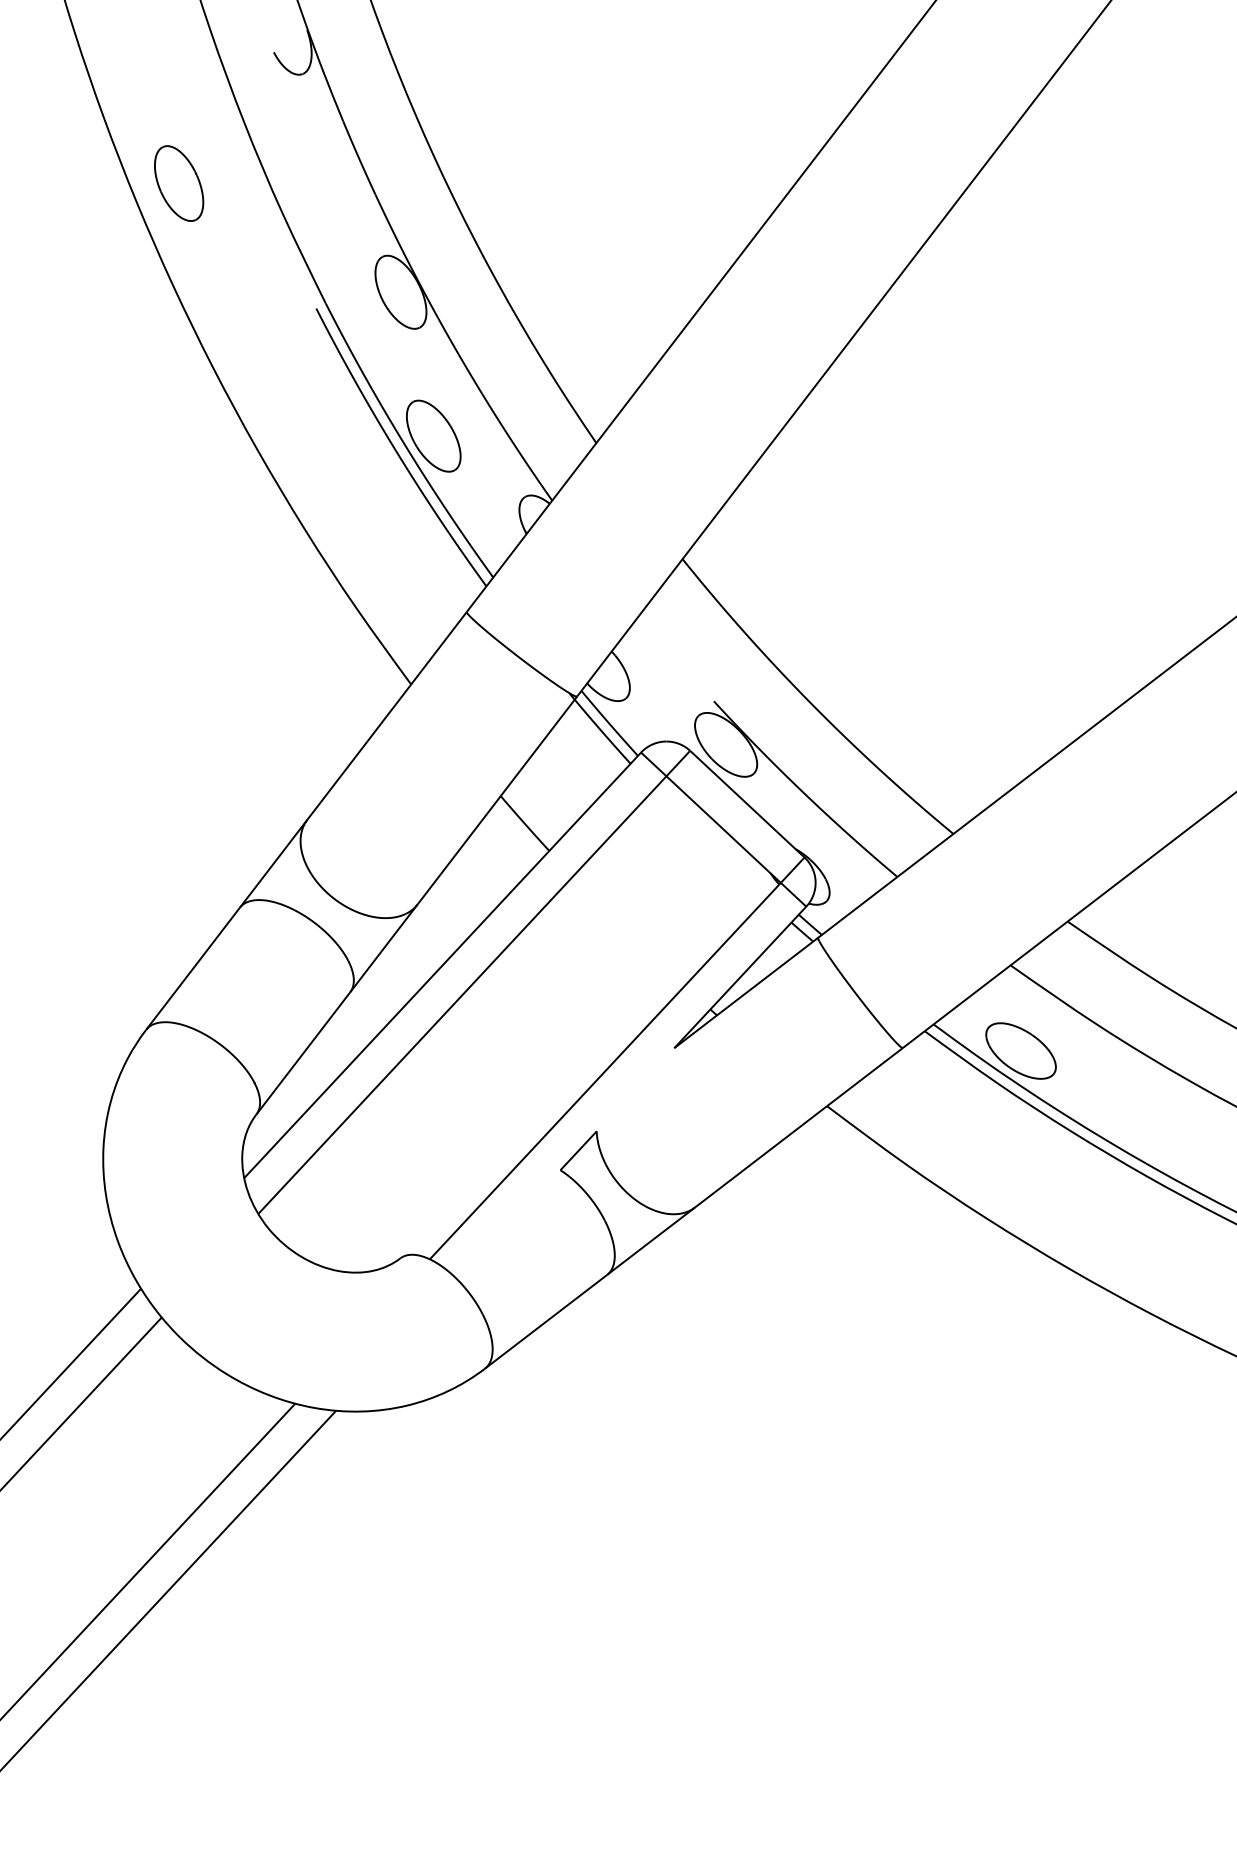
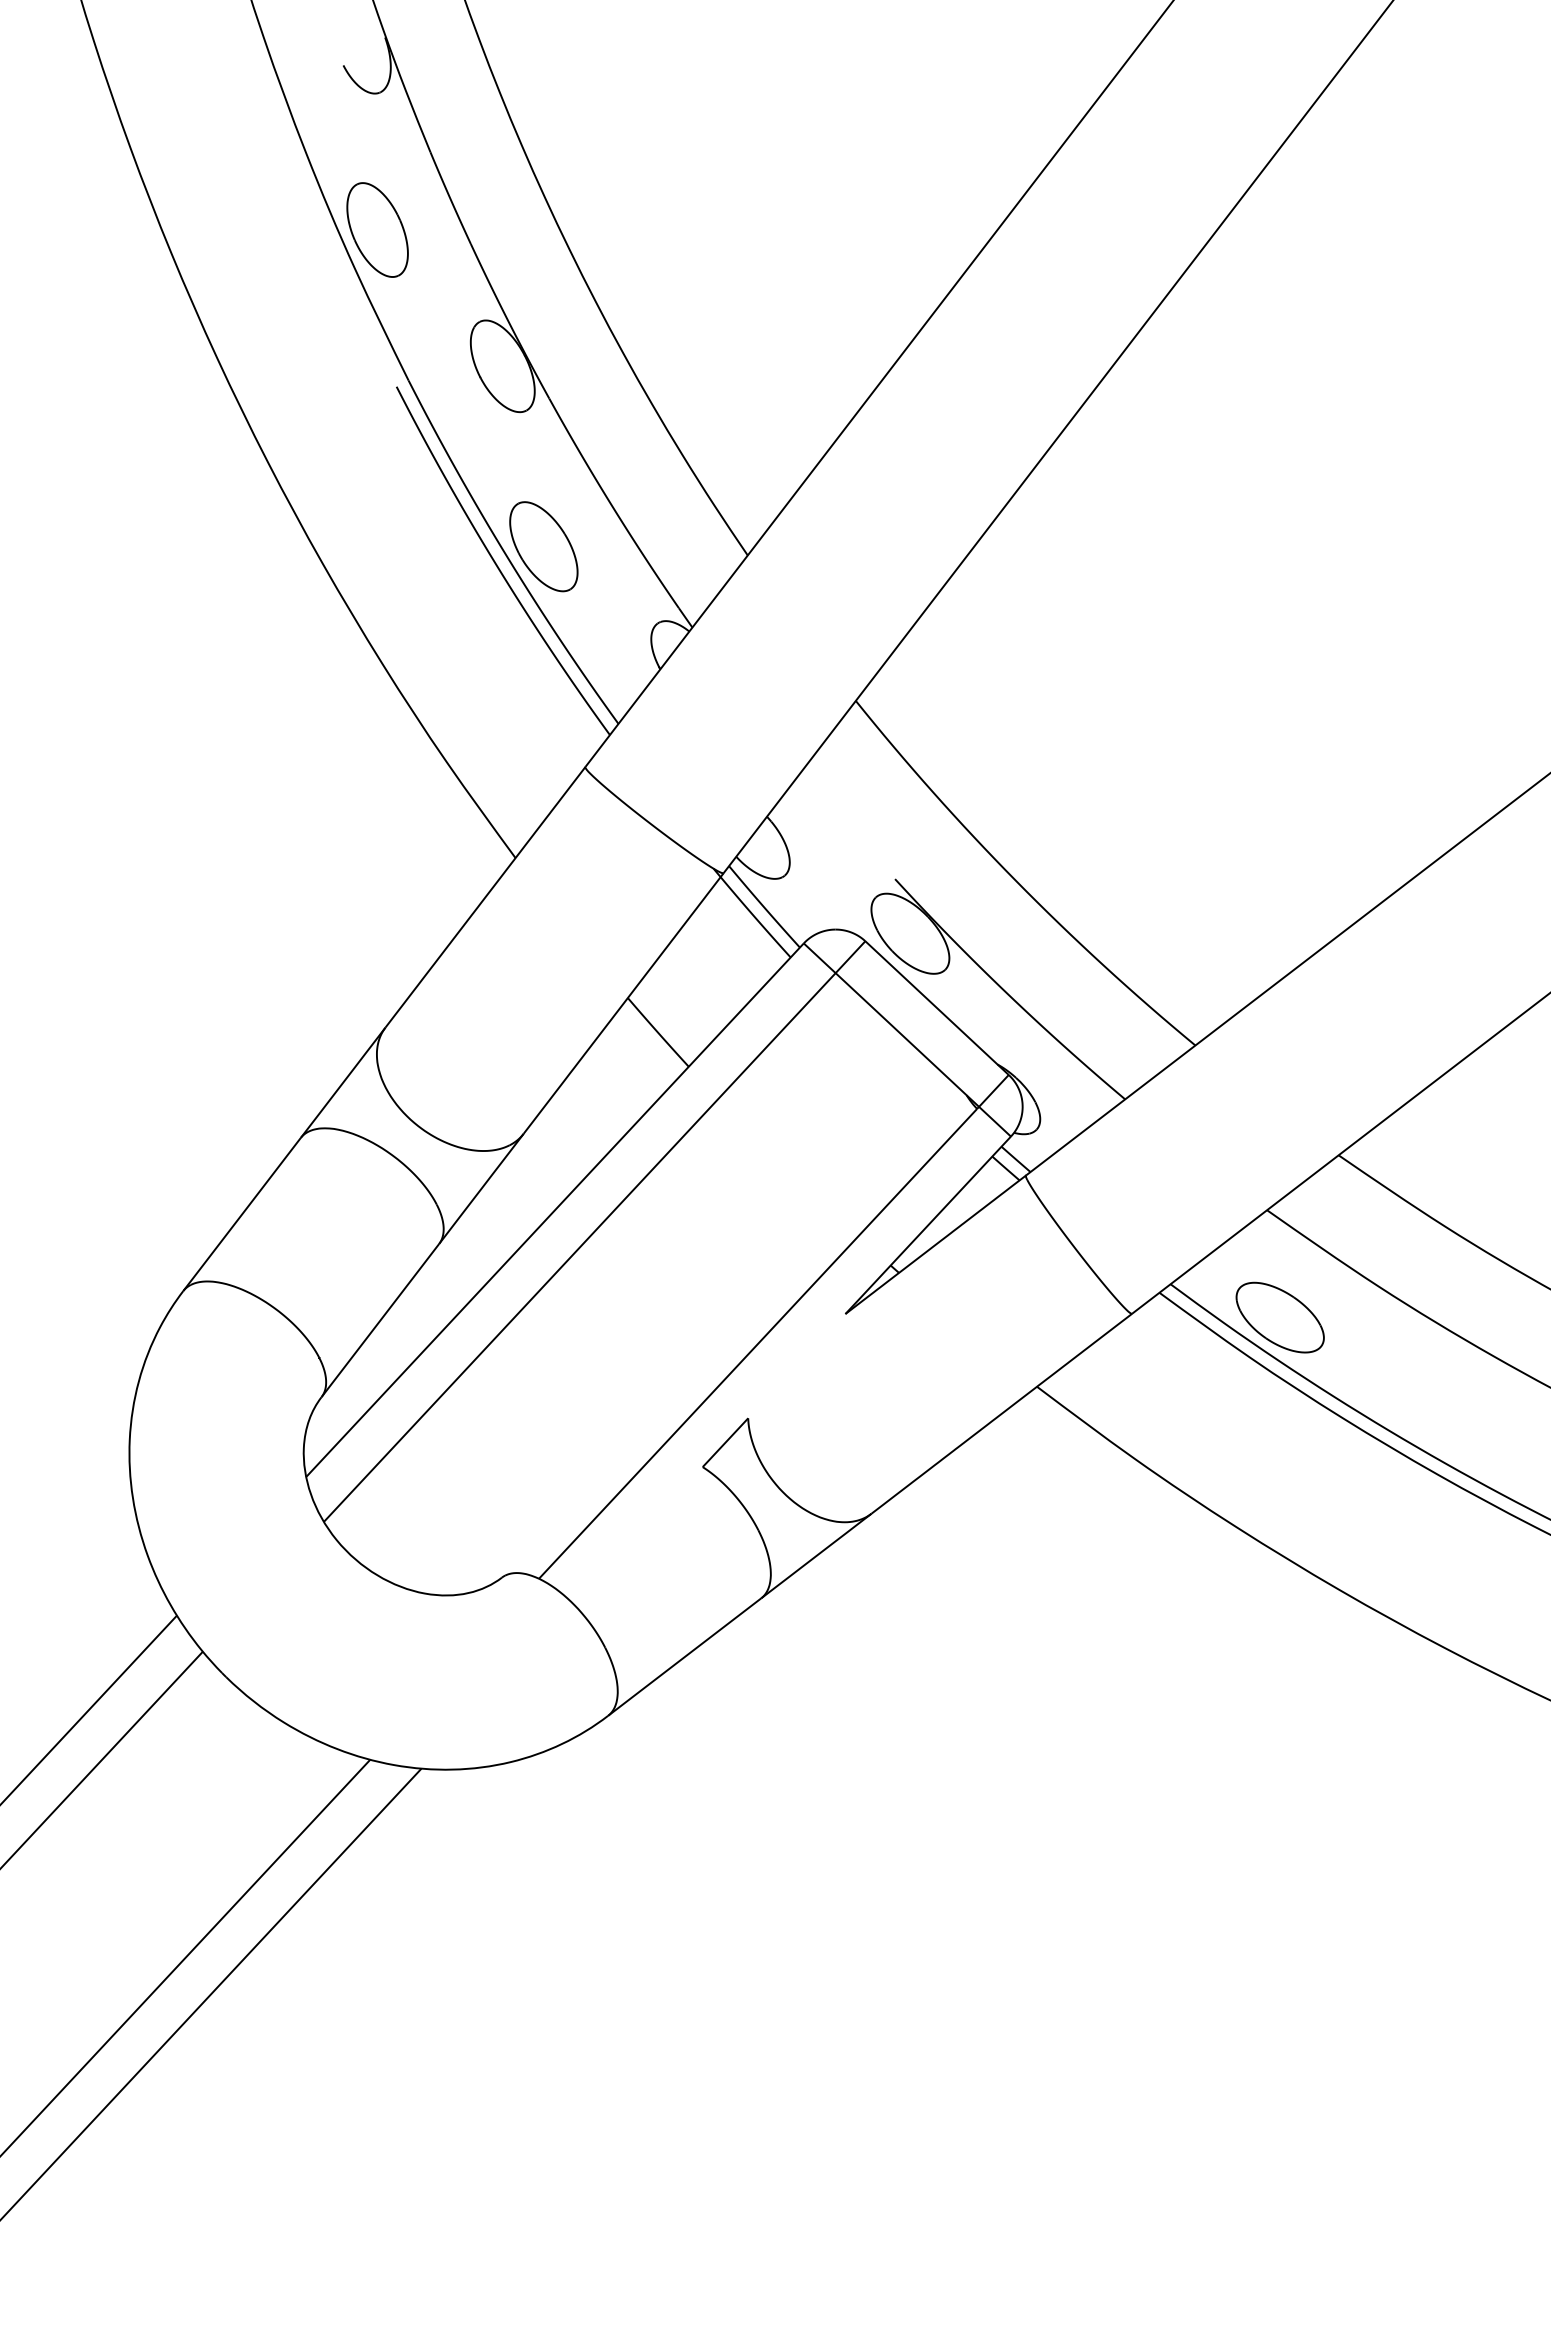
part: (179, 183) -> (377, 229), moved

